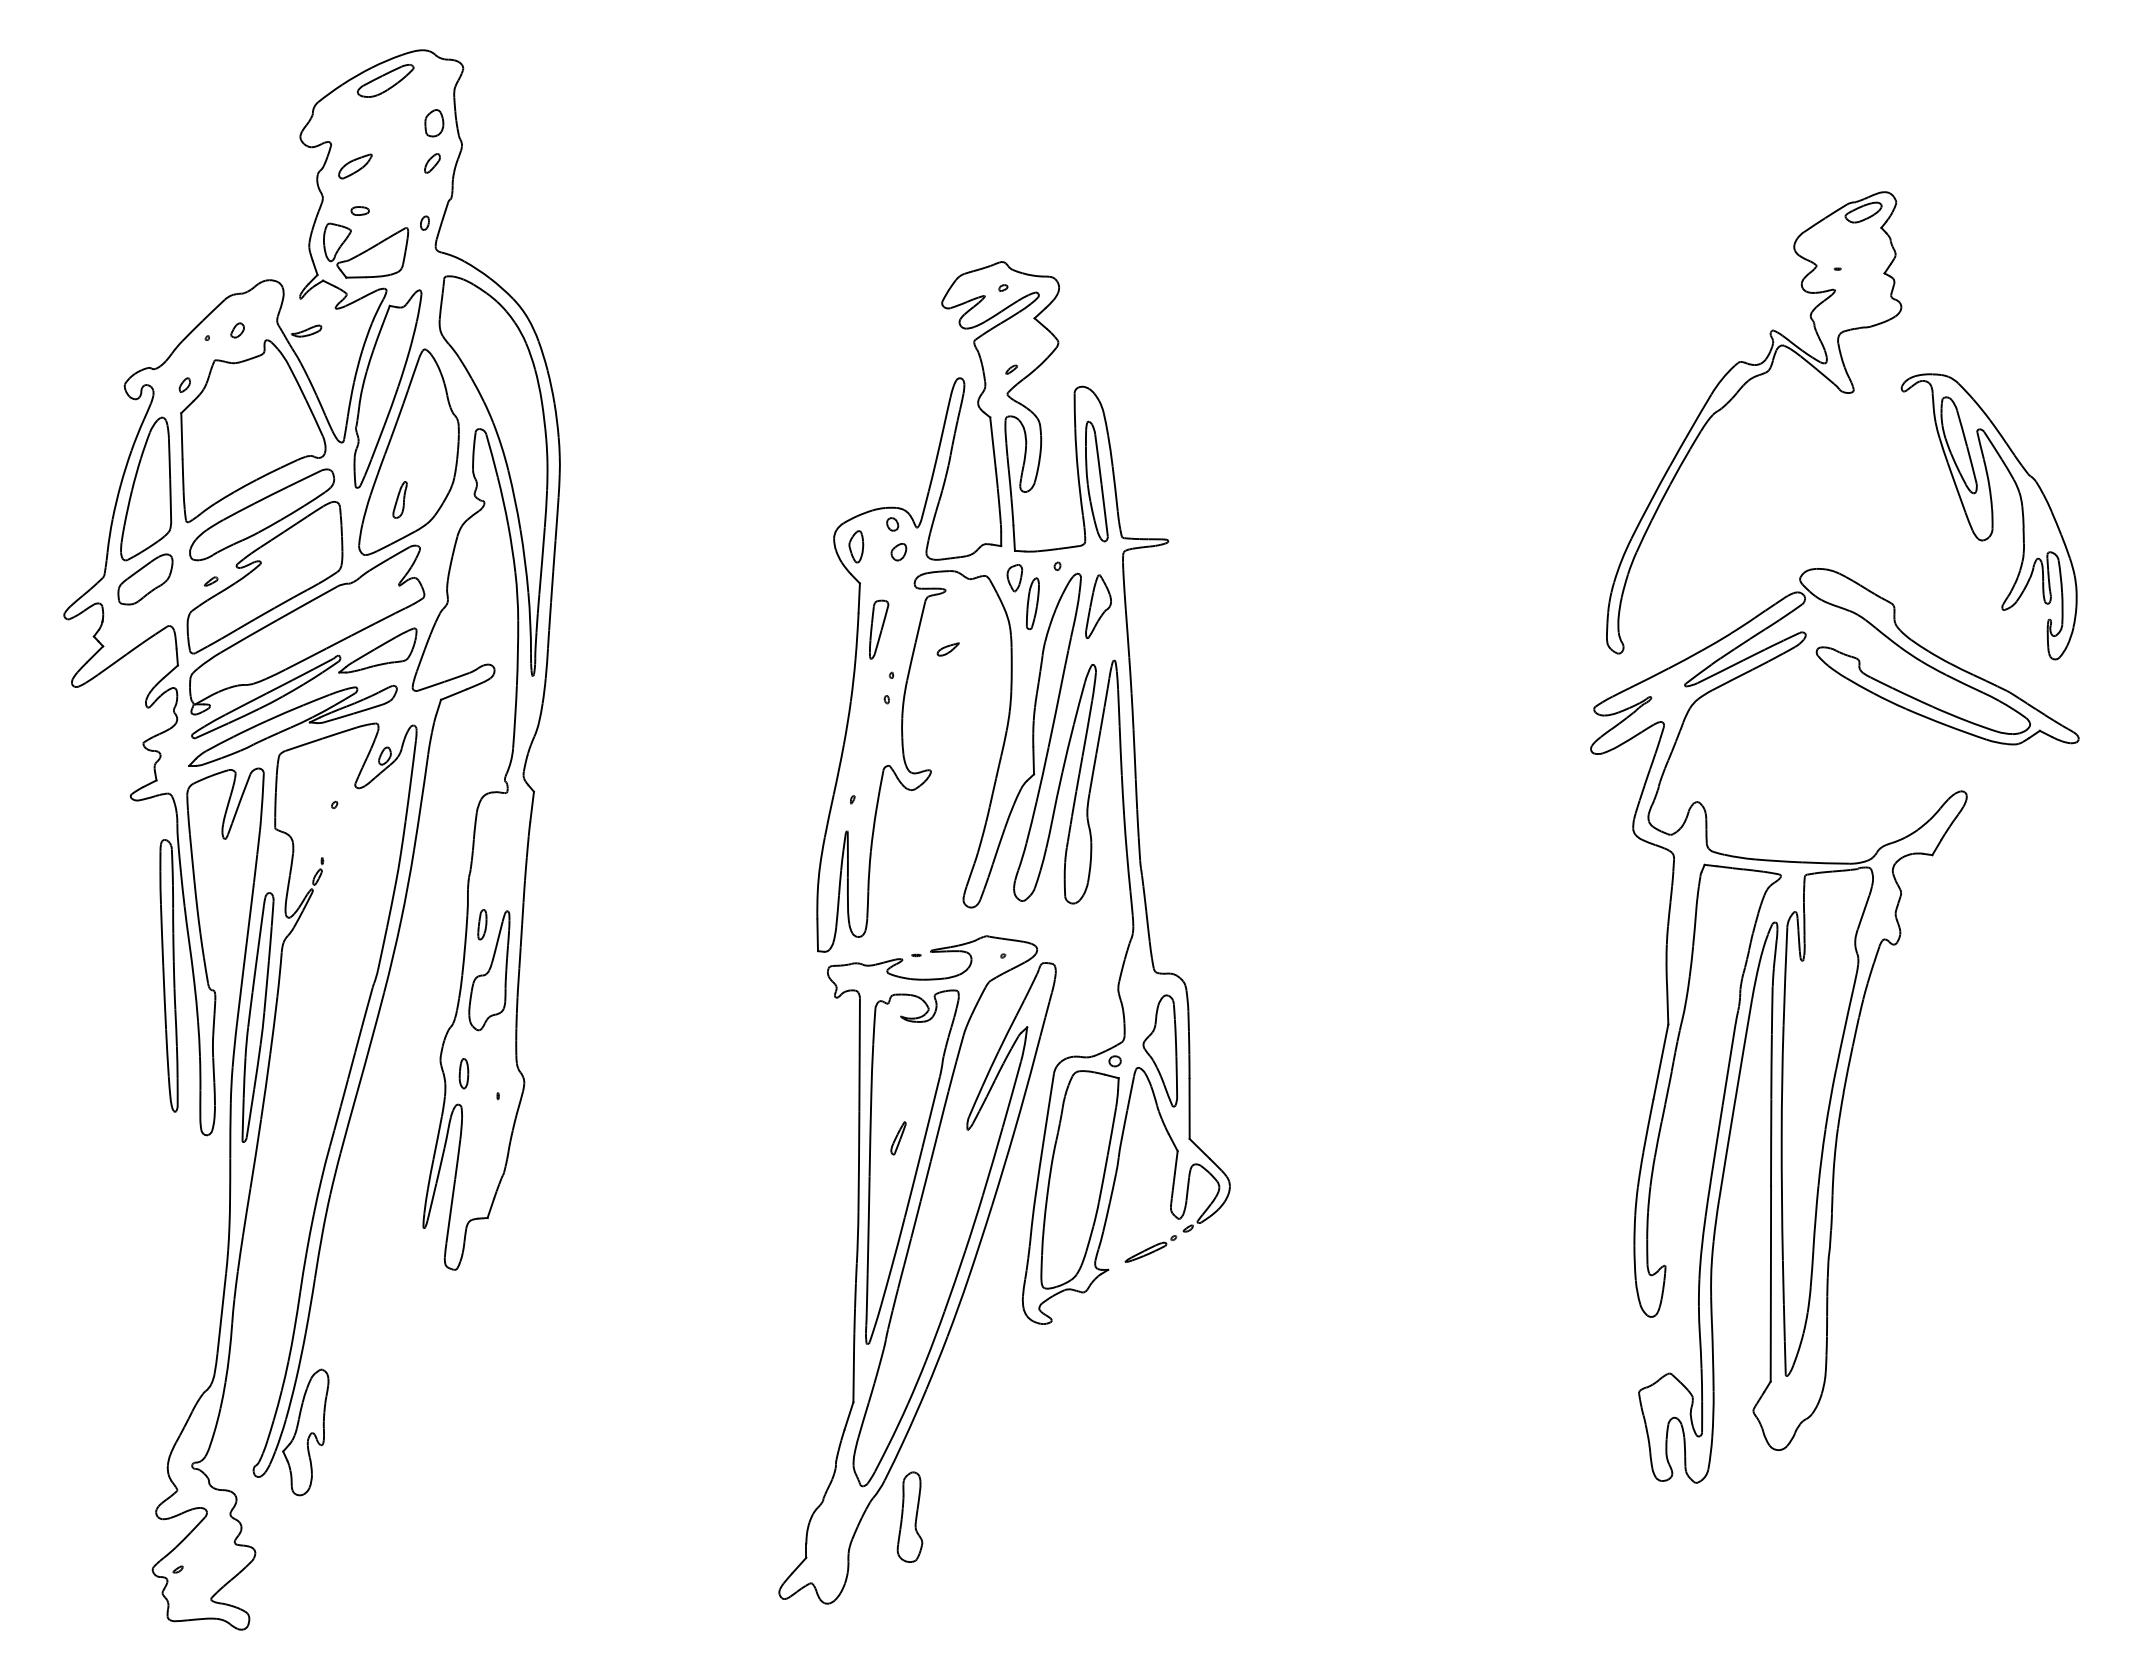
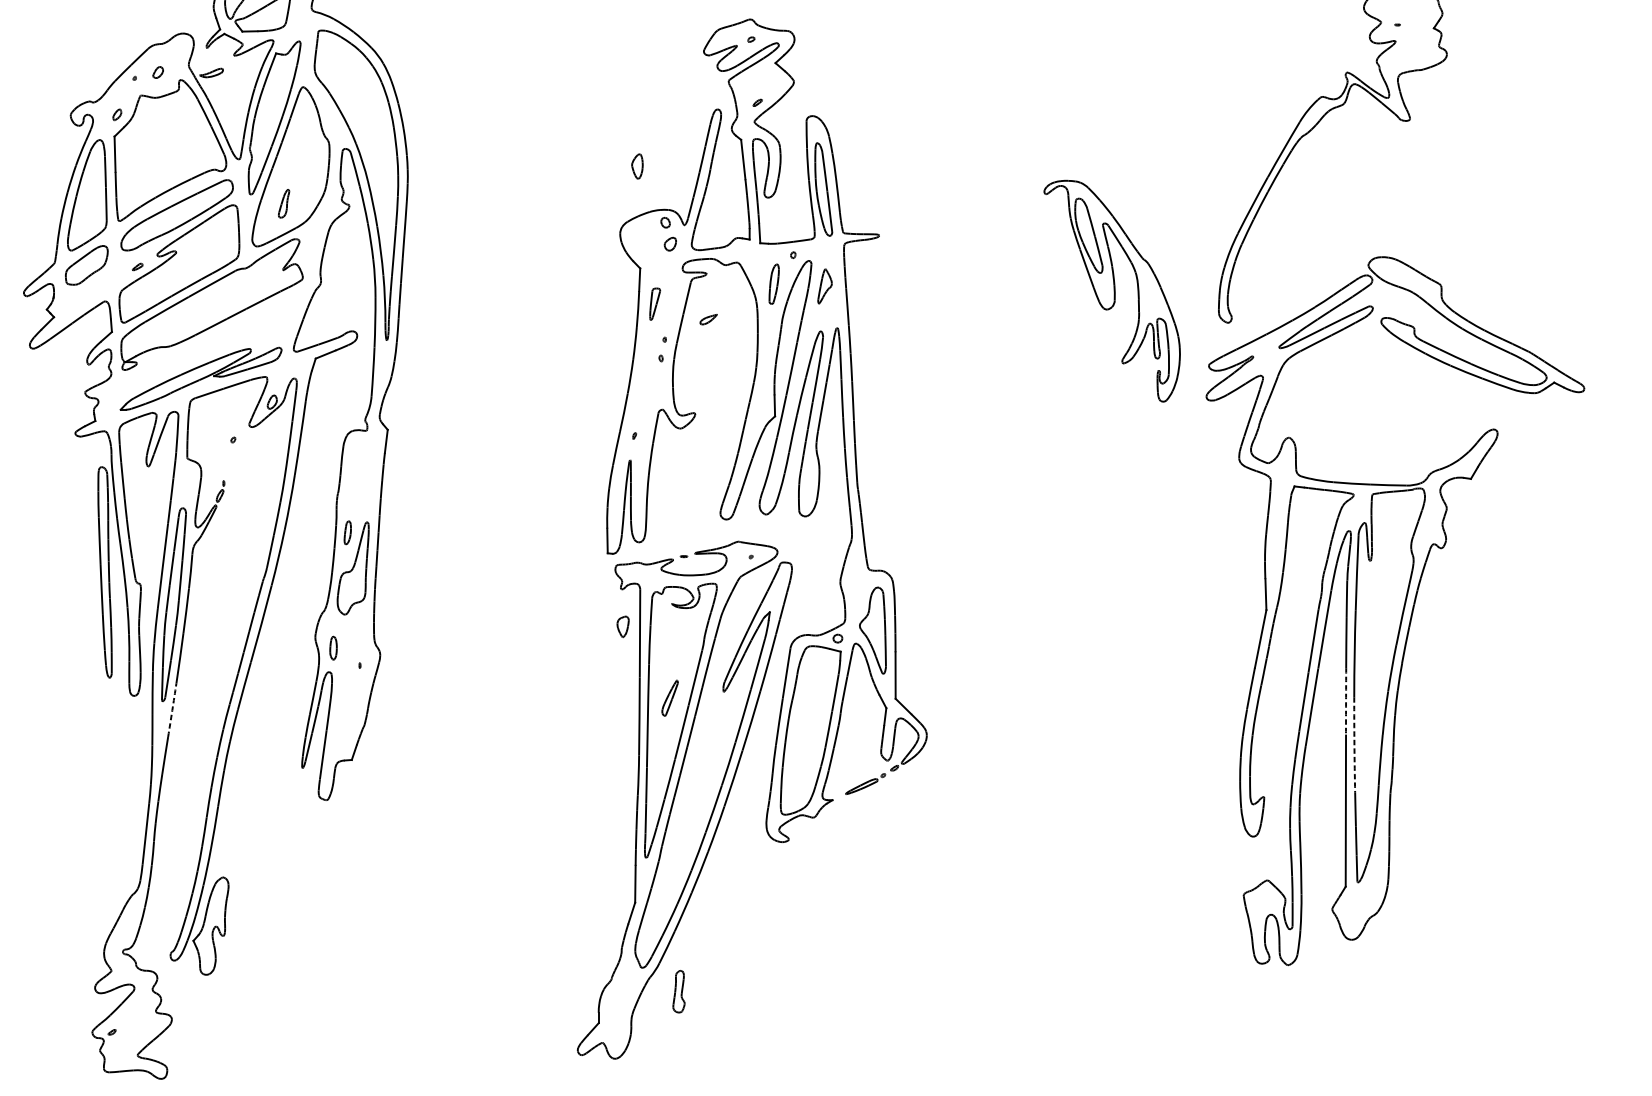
part: (1988, 516) -> (1111, 290), moved
part: (856, 546) -> (637, 166), moved
part: (1014, 578) -> (622, 627), moved
part: (1098, 606) -> (825, 286), size x0.7
part: (879, 629) -> (655, 304), size x0.7
part: (304, 683) -> (209, 345), removed
part: (898, 1138) -> (670, 698), size x1.4
arc: (1771, 1142) -> (1346, 701), solid -> dashed
arc: (255, 1153) -> (172, 710), solid -> dashed
arc: (1781, 1198) -> (1354, 744), solid -> dashed
part: (909, 1516) -> (678, 991), size x0.6

